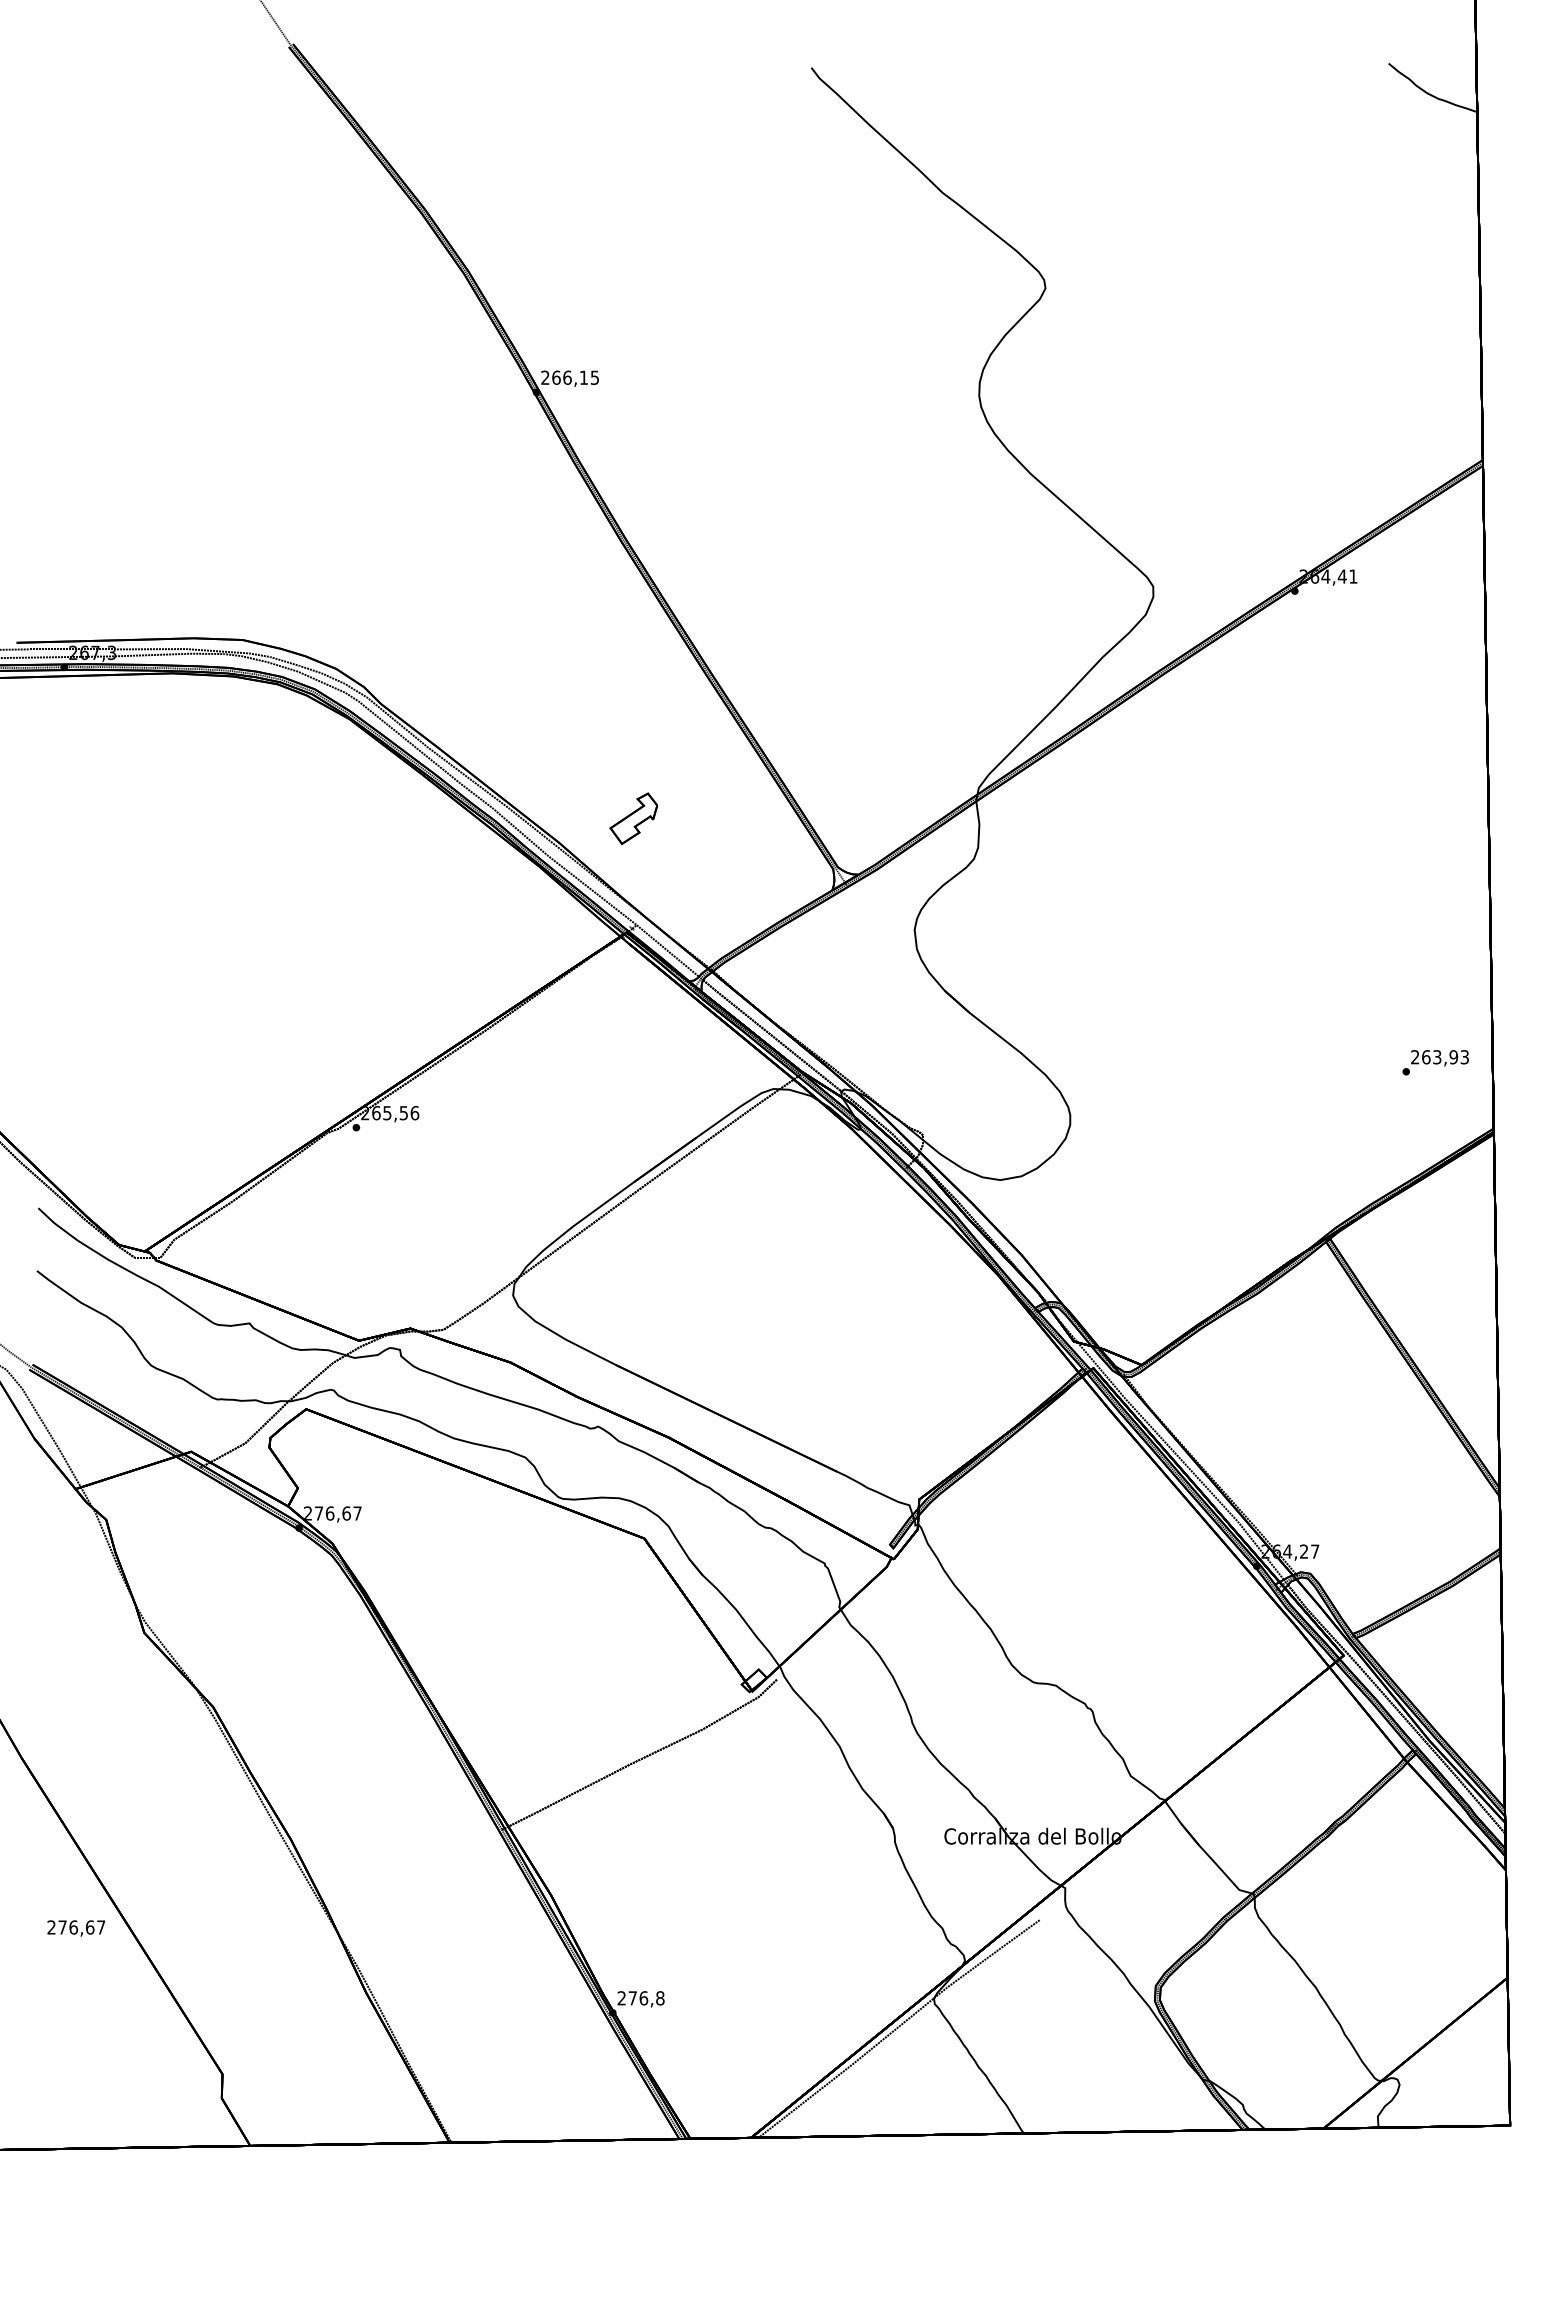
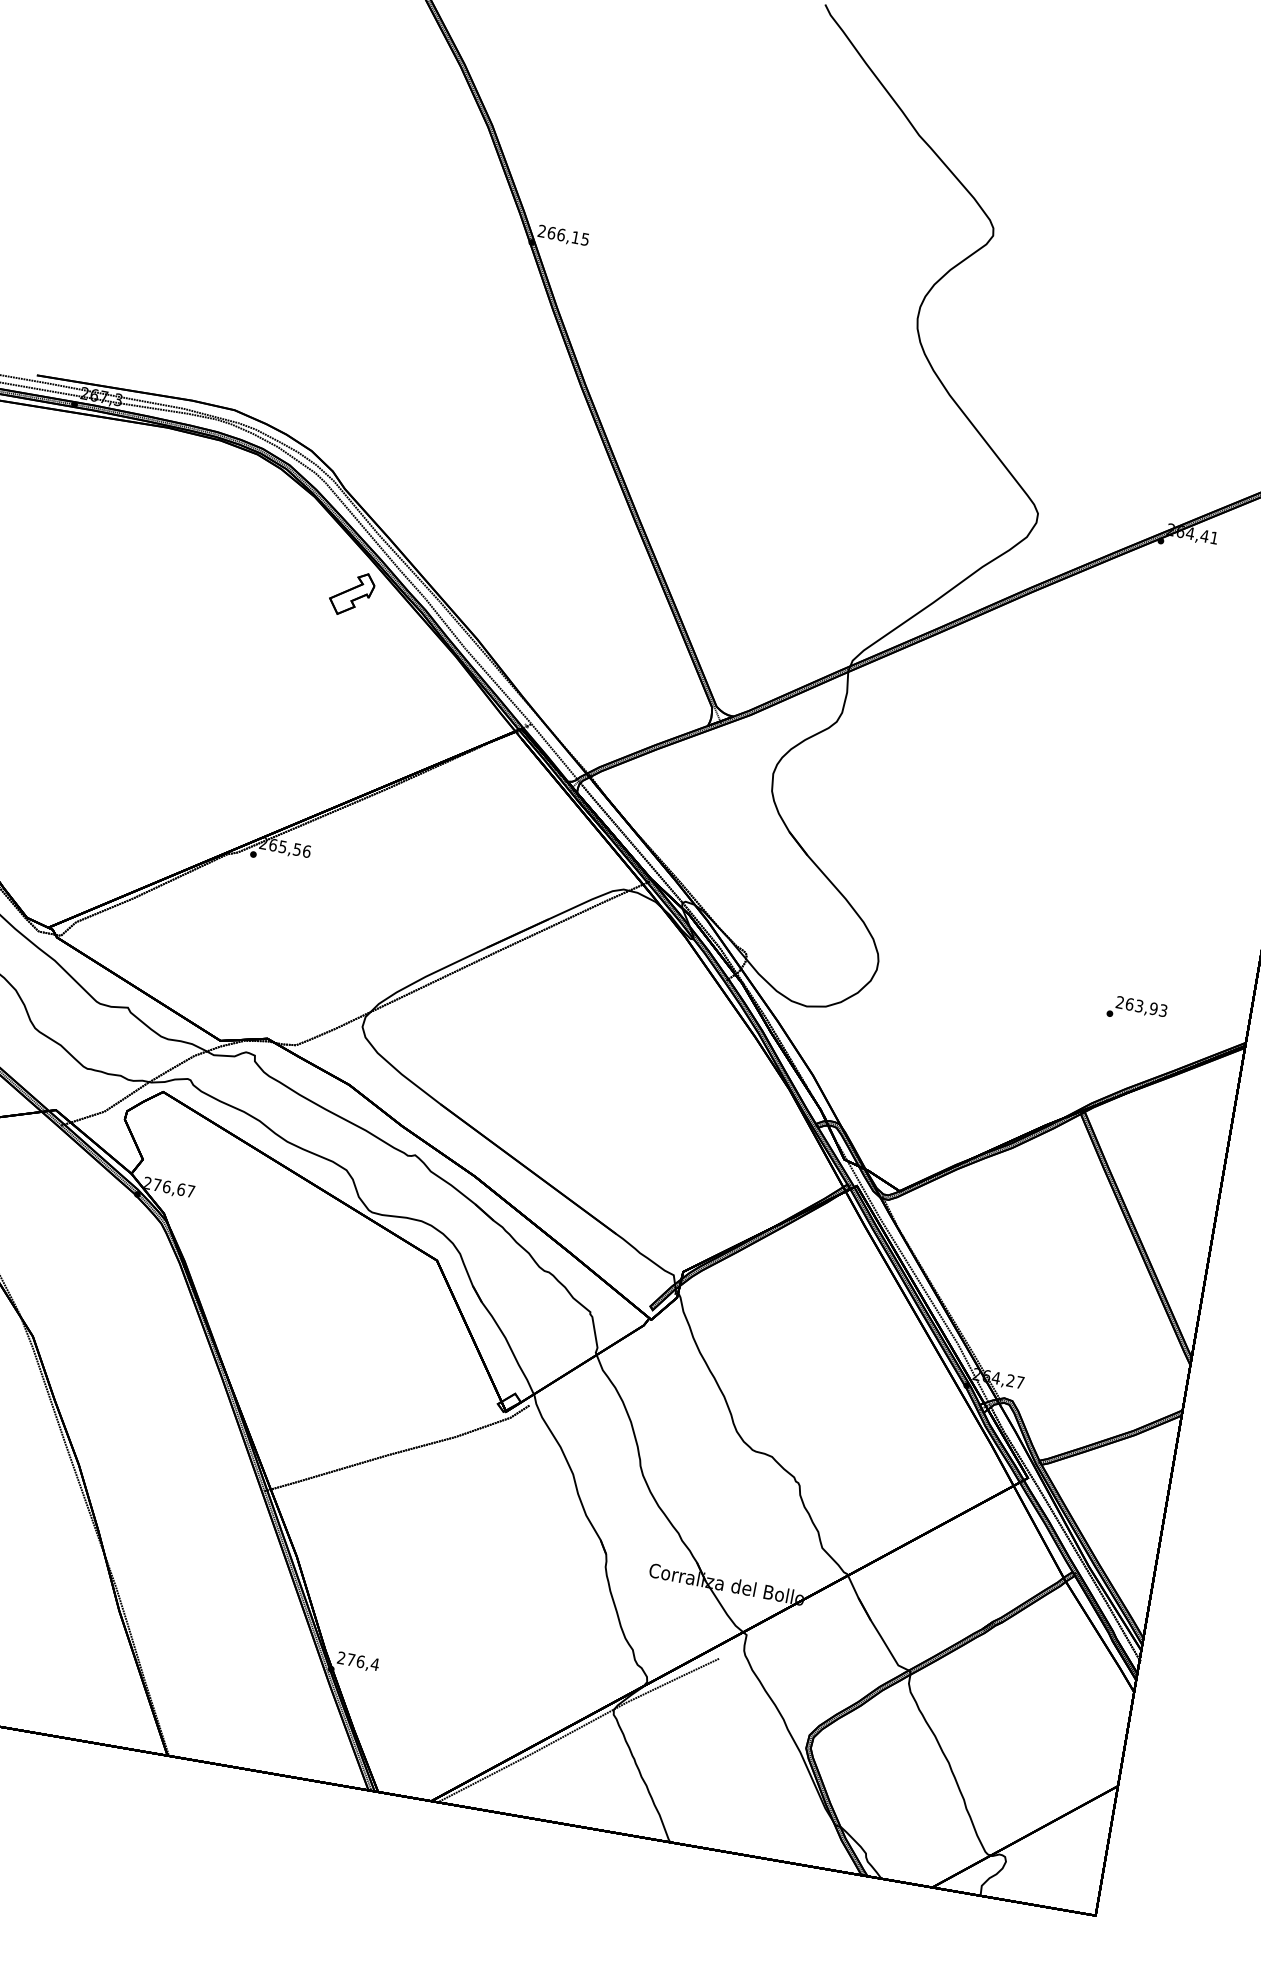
part: (633, 818) -> (351, 593), moved
text: (1435, 1062) -> (1136, 1010), moved
text: (659, 1998) -> (374, 1664), 276,8 -> 276,4

